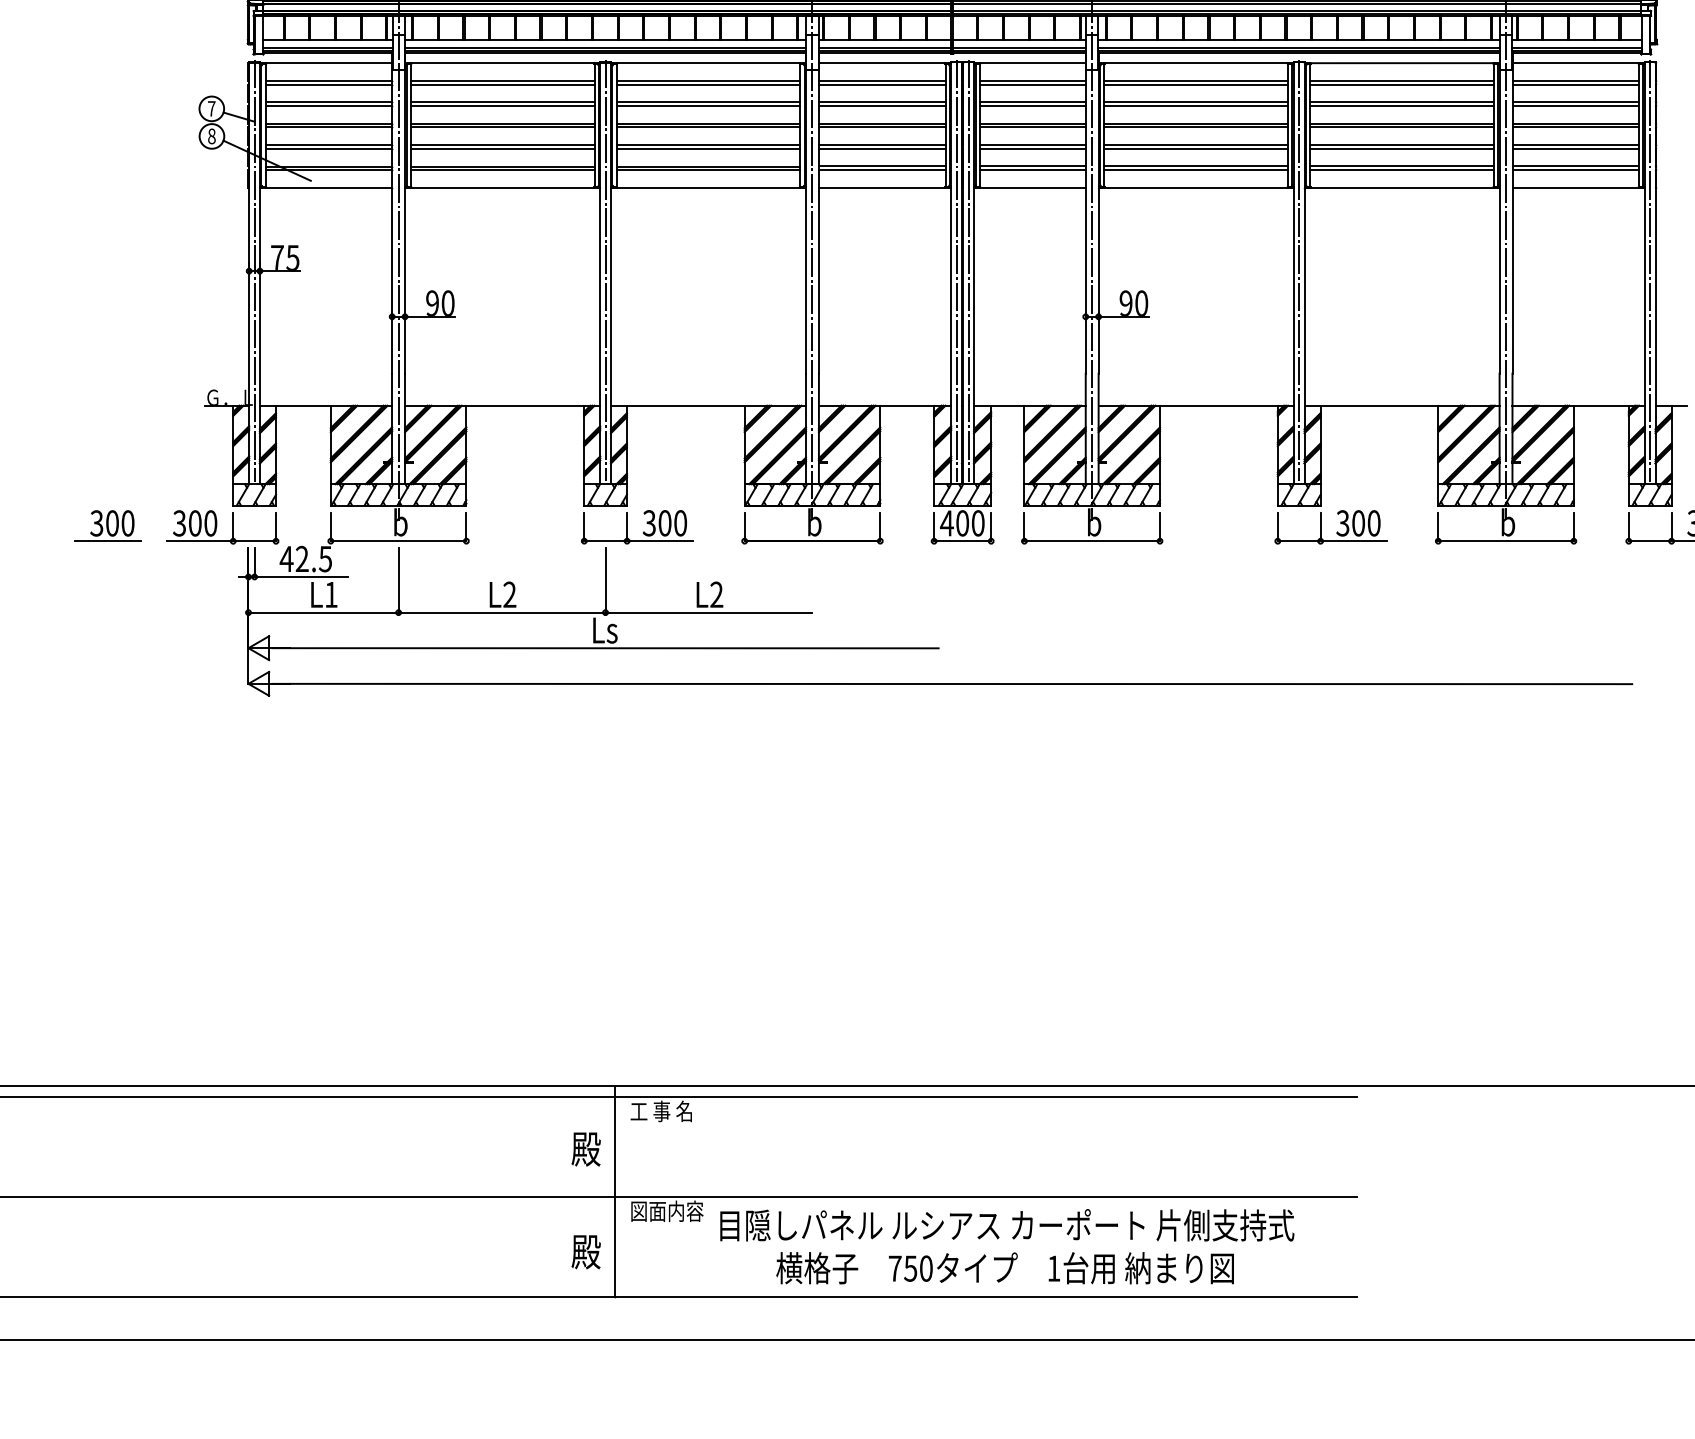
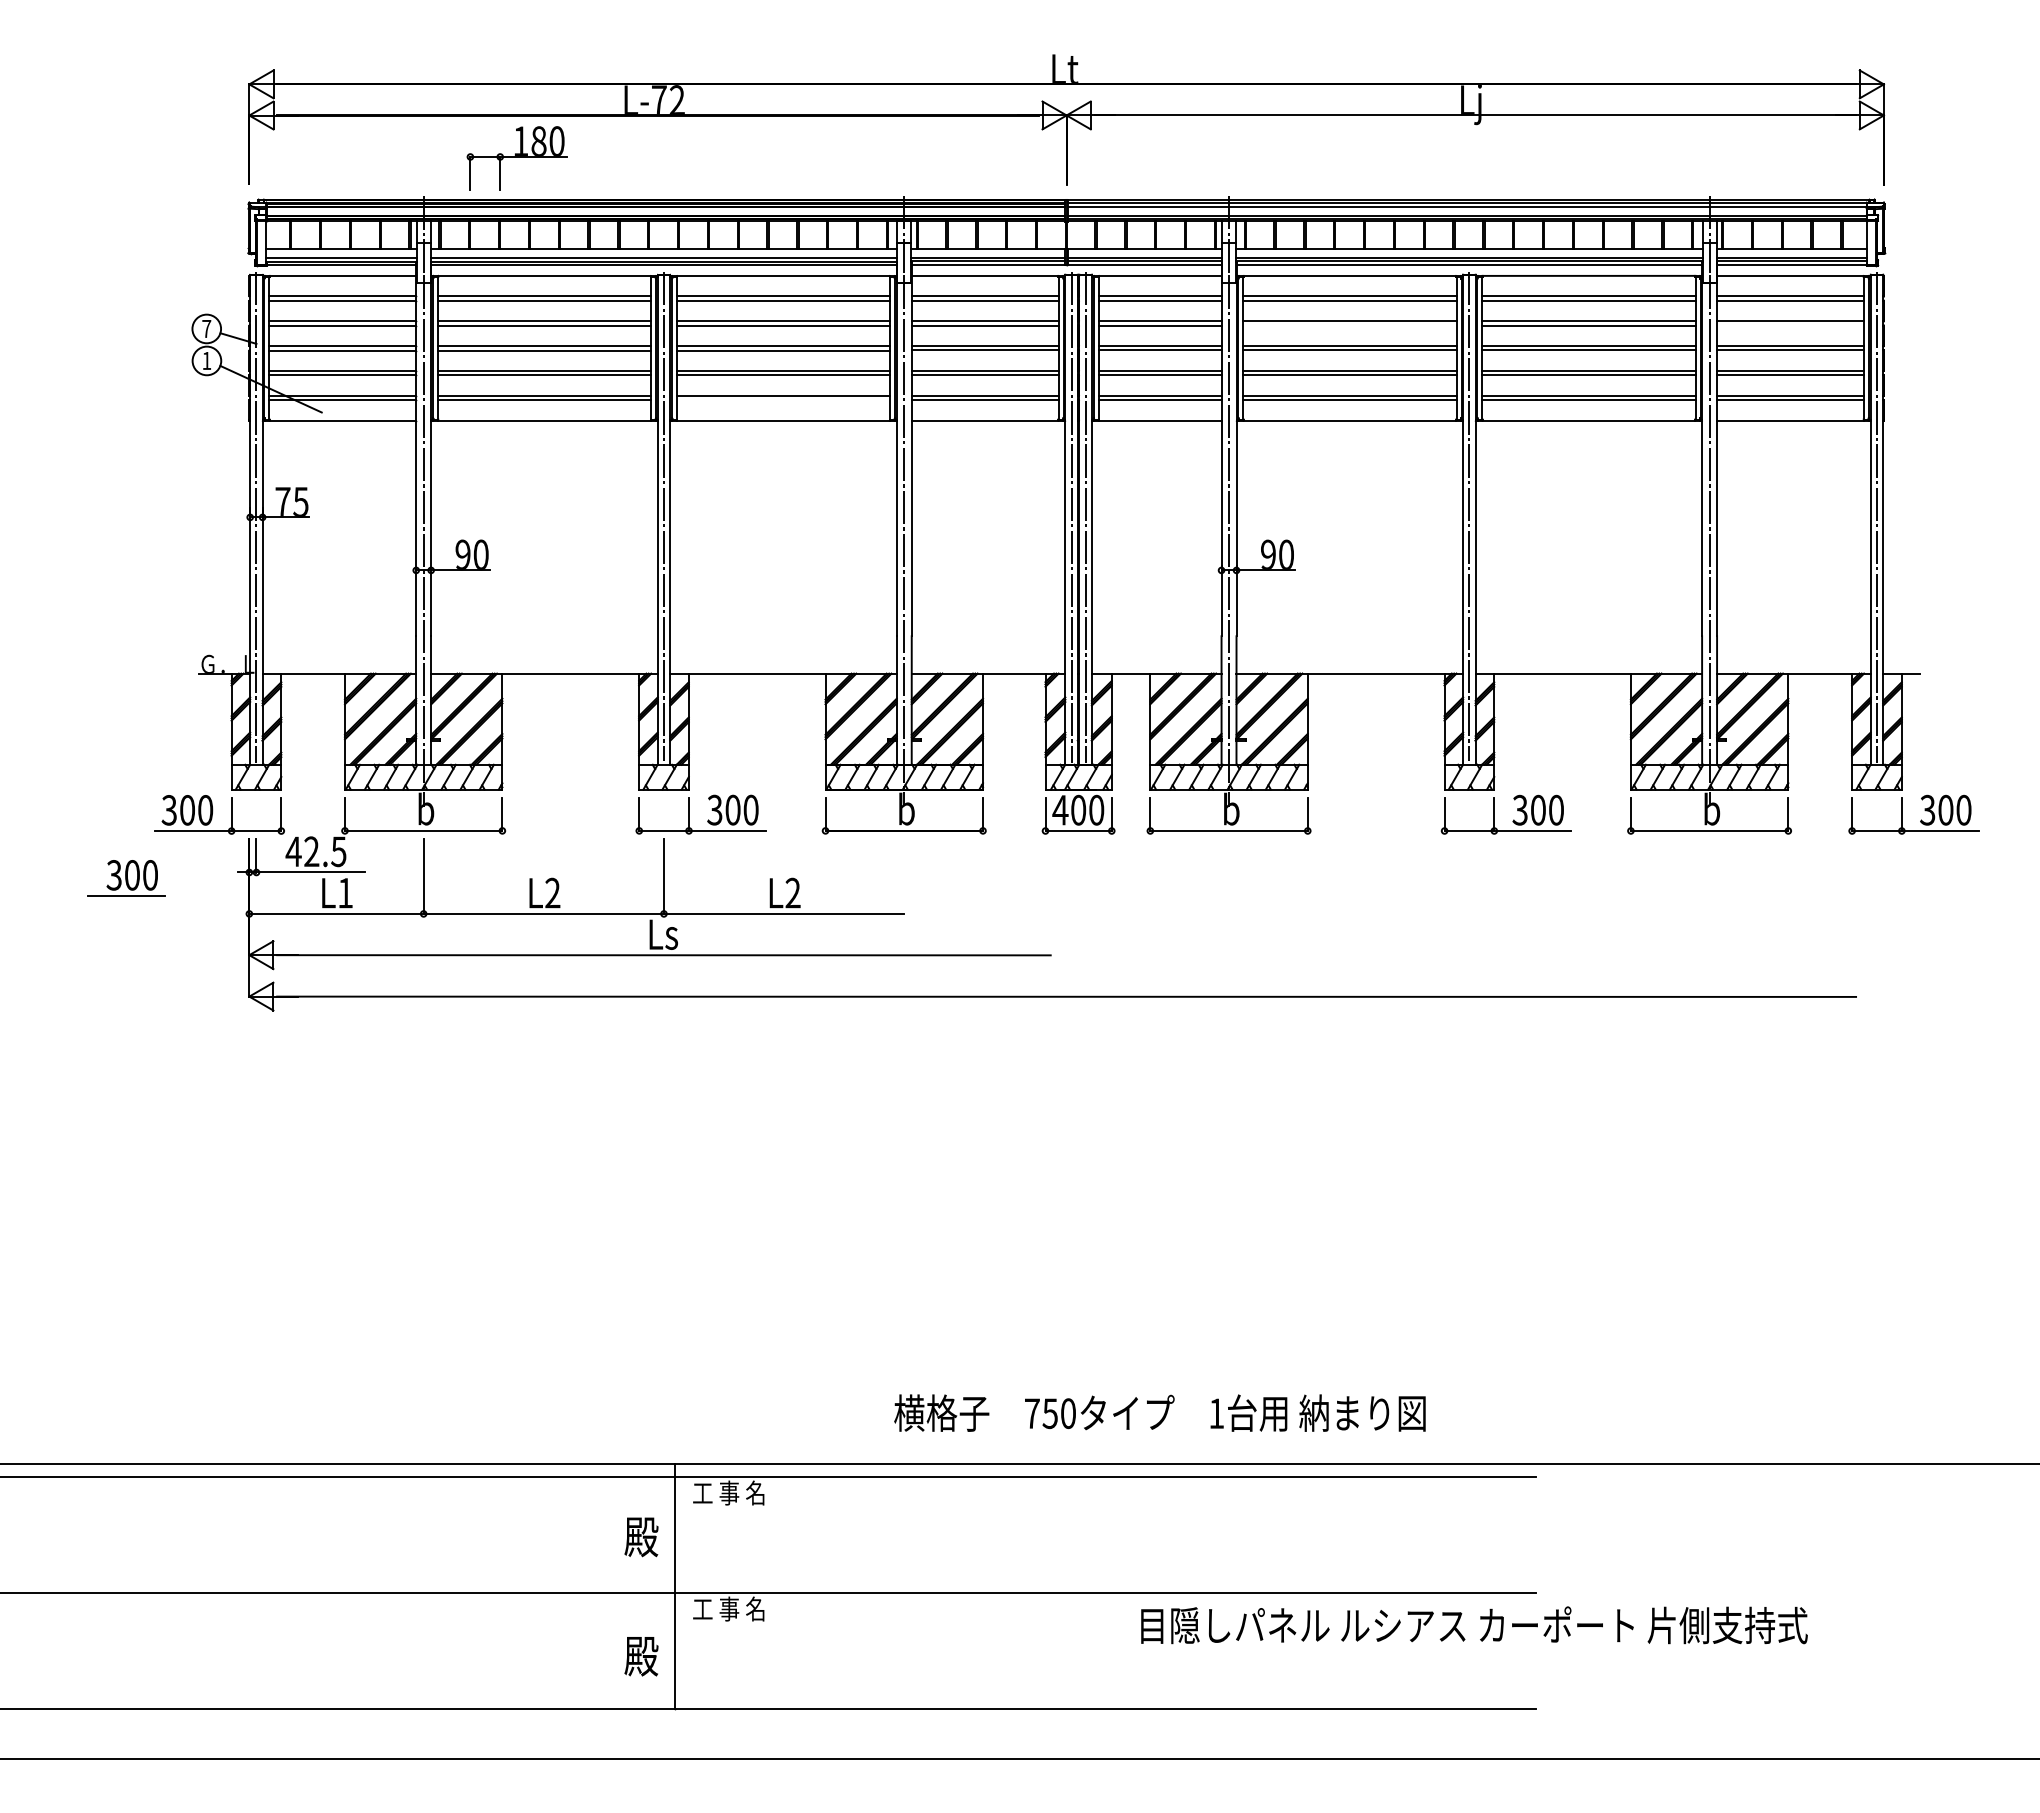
line: (1195, 105) -> (1349, 325), removed
line: (1575, 105) -> (1790, 325), removed
text: (211, 136) -> (206, 360), 8 -> 1
line: (708, 170) -> (783, 400), removed
part: (107, 526) -> (126, 878), moved
text: (667, 1210) -> (735, 1608), 図面内容 -> 工 事 名
text: (1007, 1225) -> (1474, 1625), moved
text: (1004, 1267) -> (1159, 1412), moved

